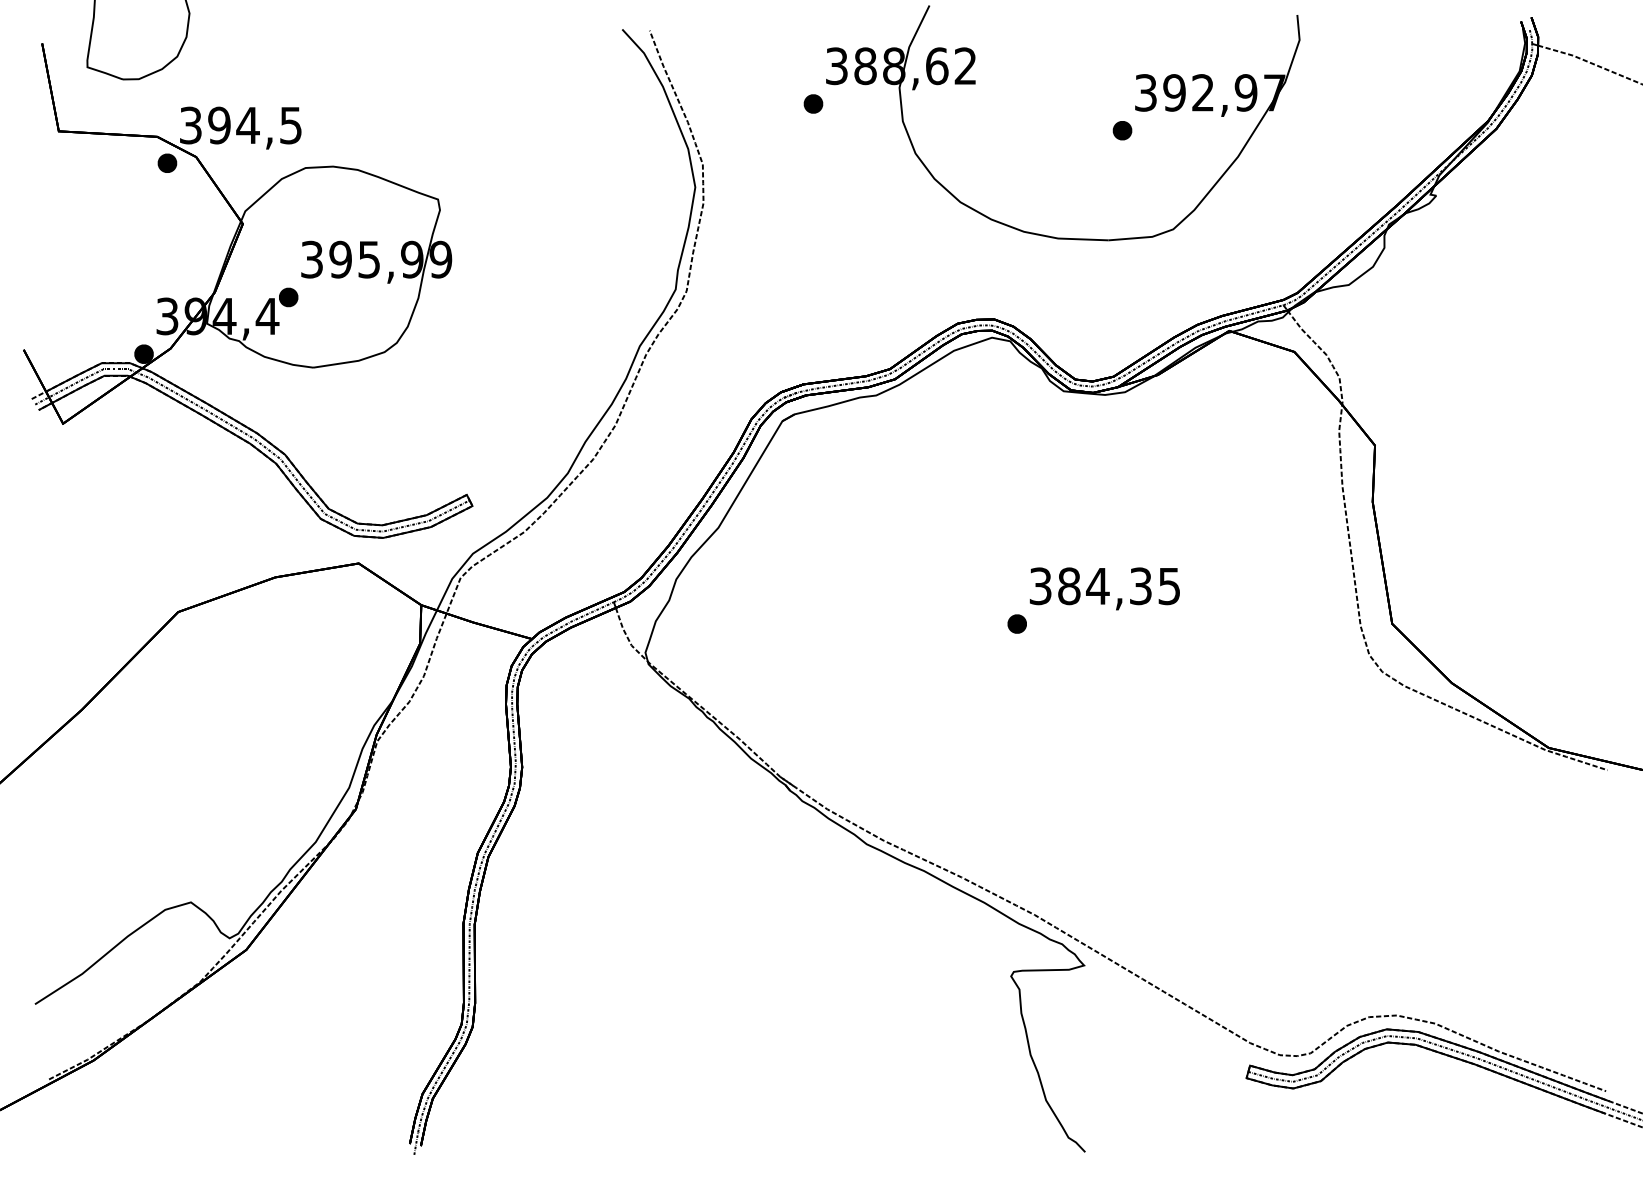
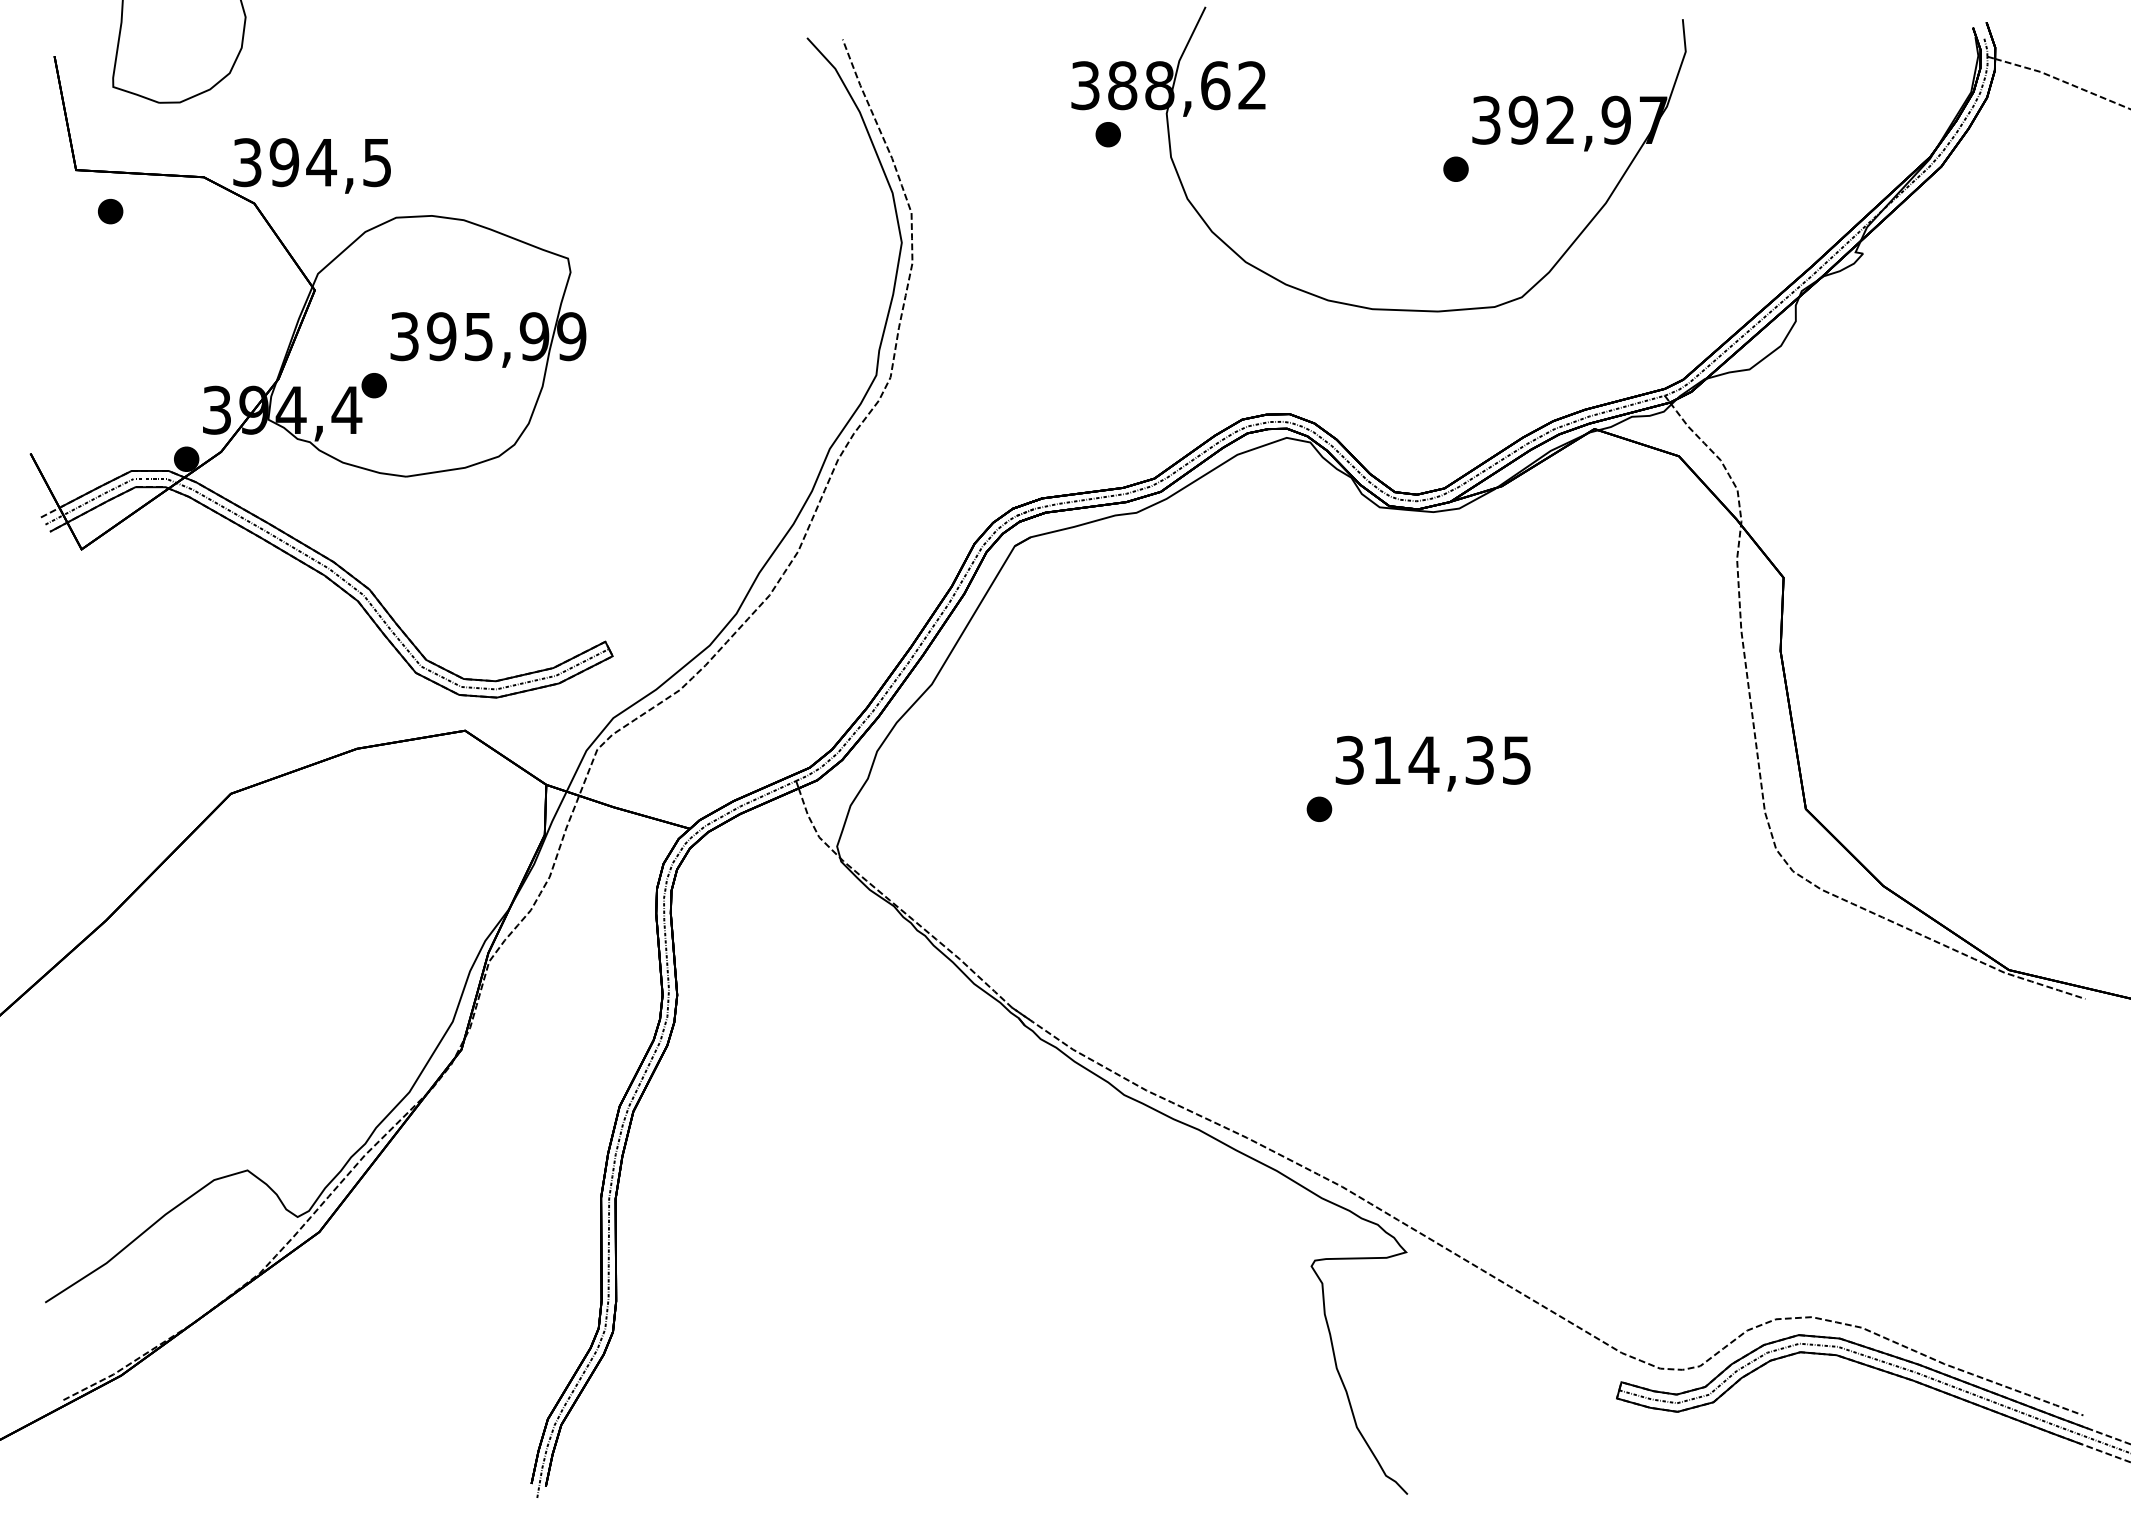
part: (813, 103) -> (1108, 134), moved
part: (167, 162) -> (110, 210), moved
text: (1069, 586) -> (1387, 760), 384,35 -> 314,35

